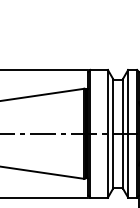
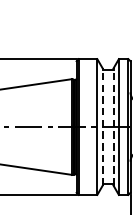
line: (112, 133) -> (102, 126), solid -> dashed
line: (123, 133) -> (113, 126), solid -> dashed

